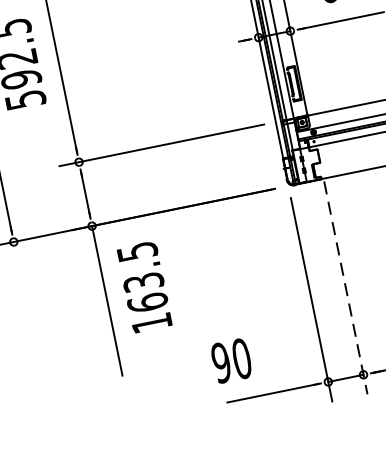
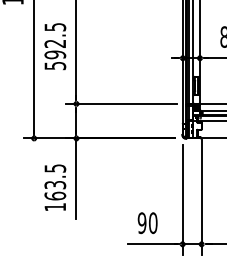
text: (144, 286) -> (55, 187), moved
line: (345, 288) -> (201, 197), dashed -> solid
text: (231, 361) -> (147, 223), moved

